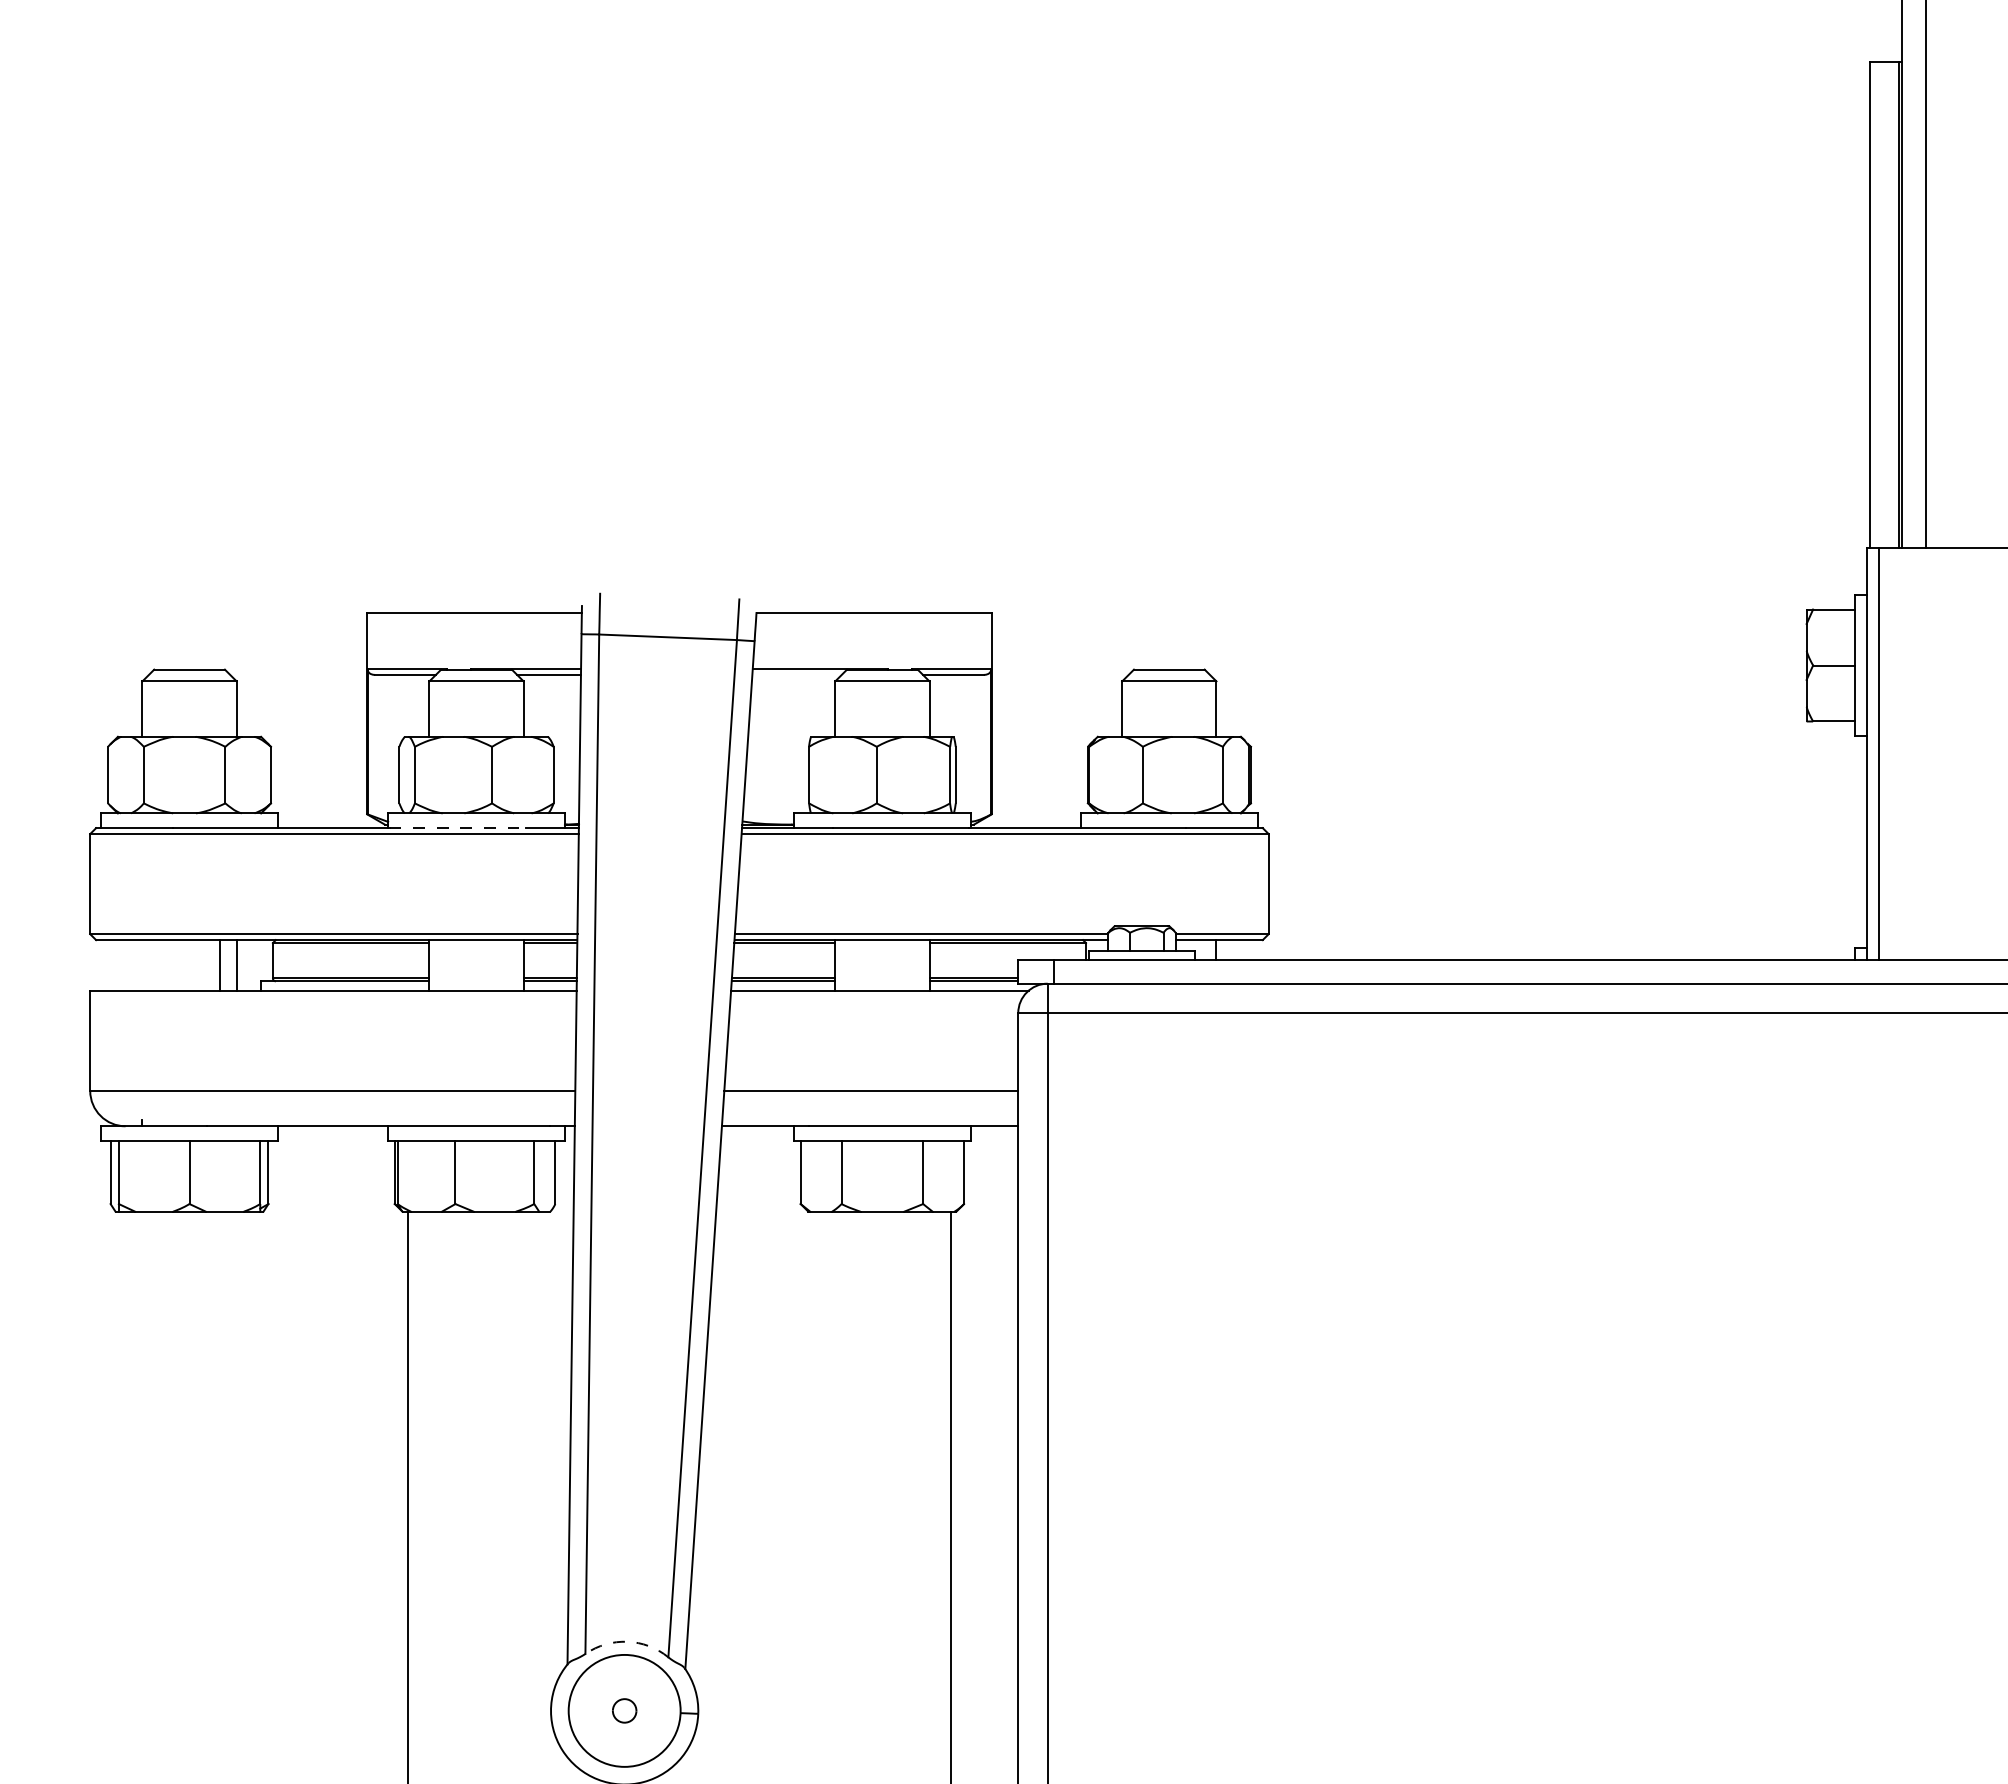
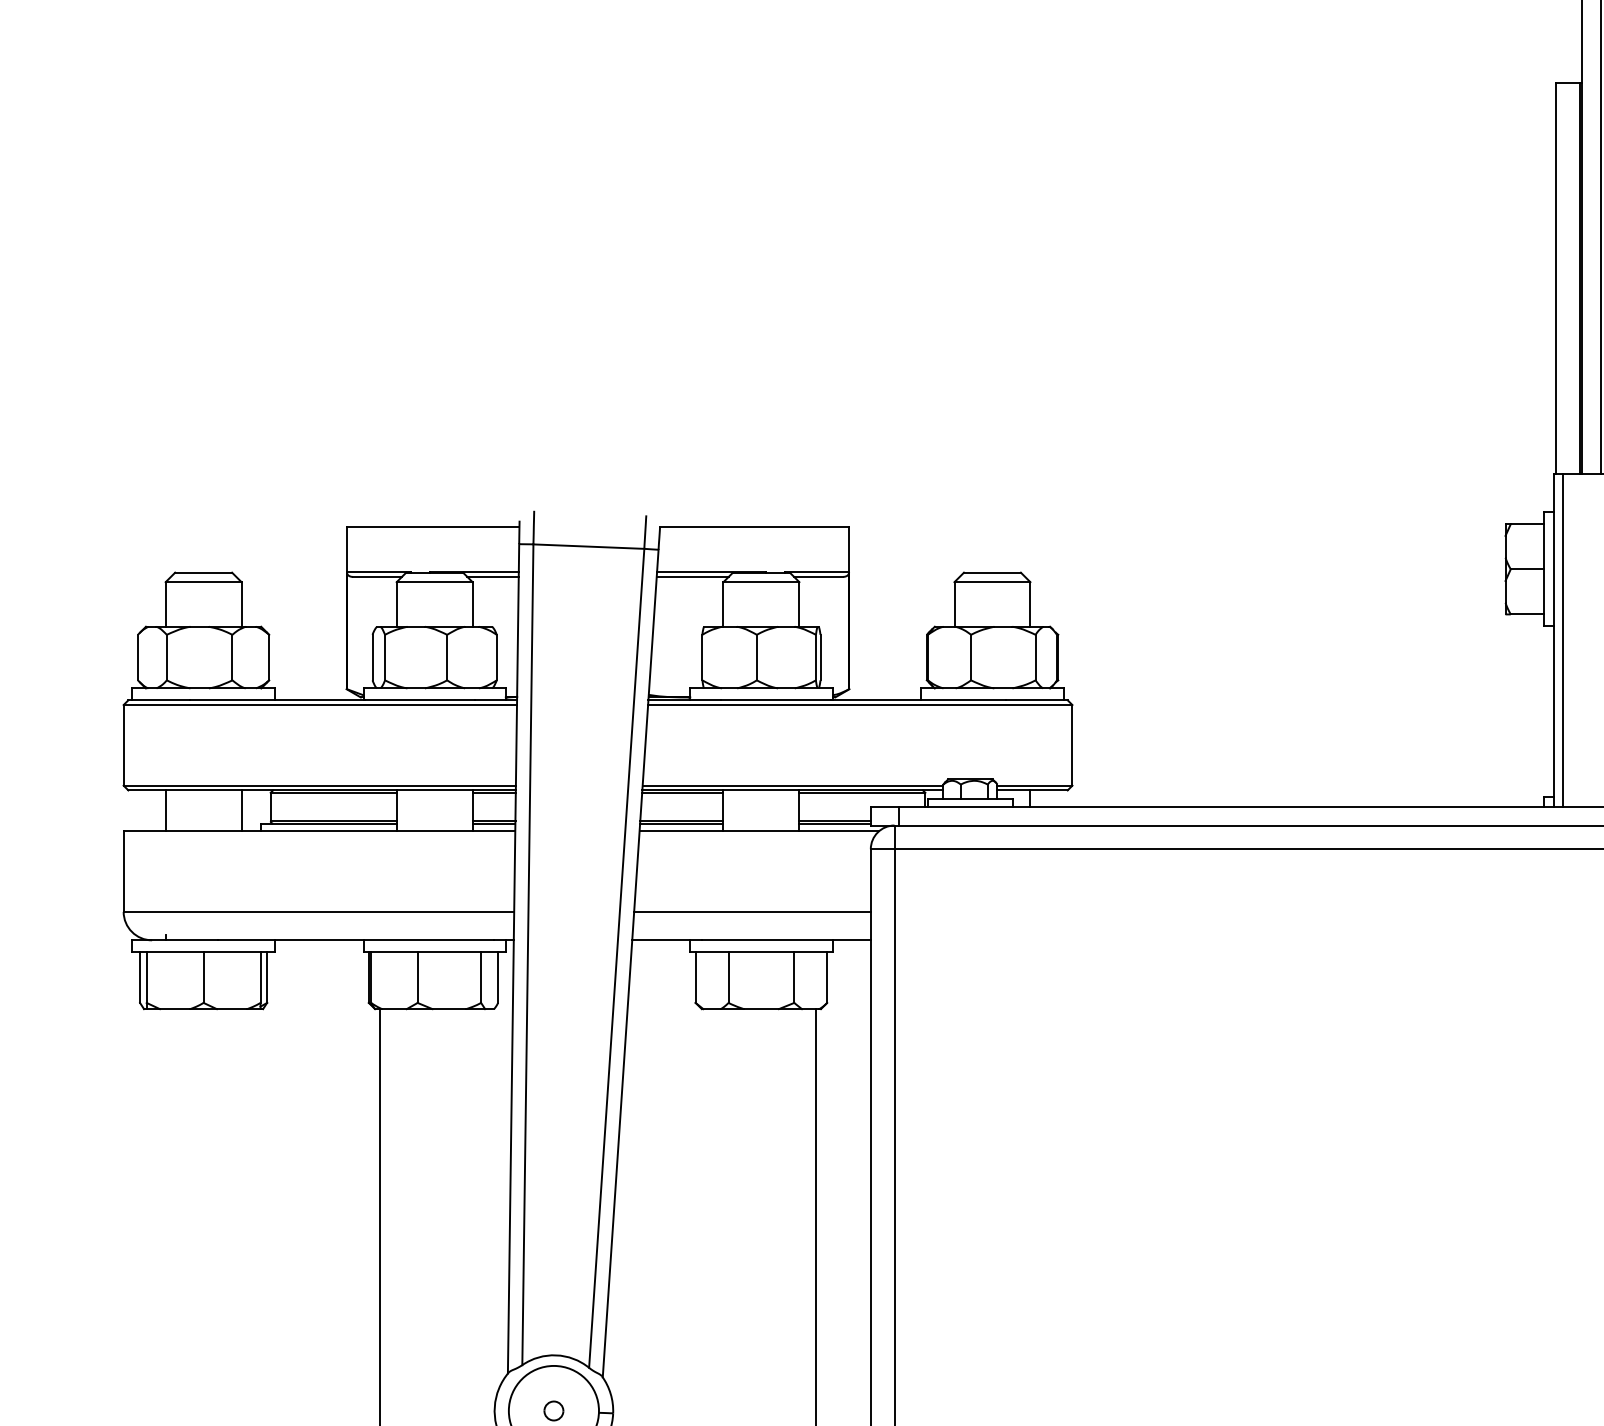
line: (796, 674) -> (692, 576), added
line: (458, 828) -> (420, 700), dashed -> solid
line: (220, 965) -> (165, 810), moved
arc: (627, 1641) -> (556, 1355), dashed -> solid

